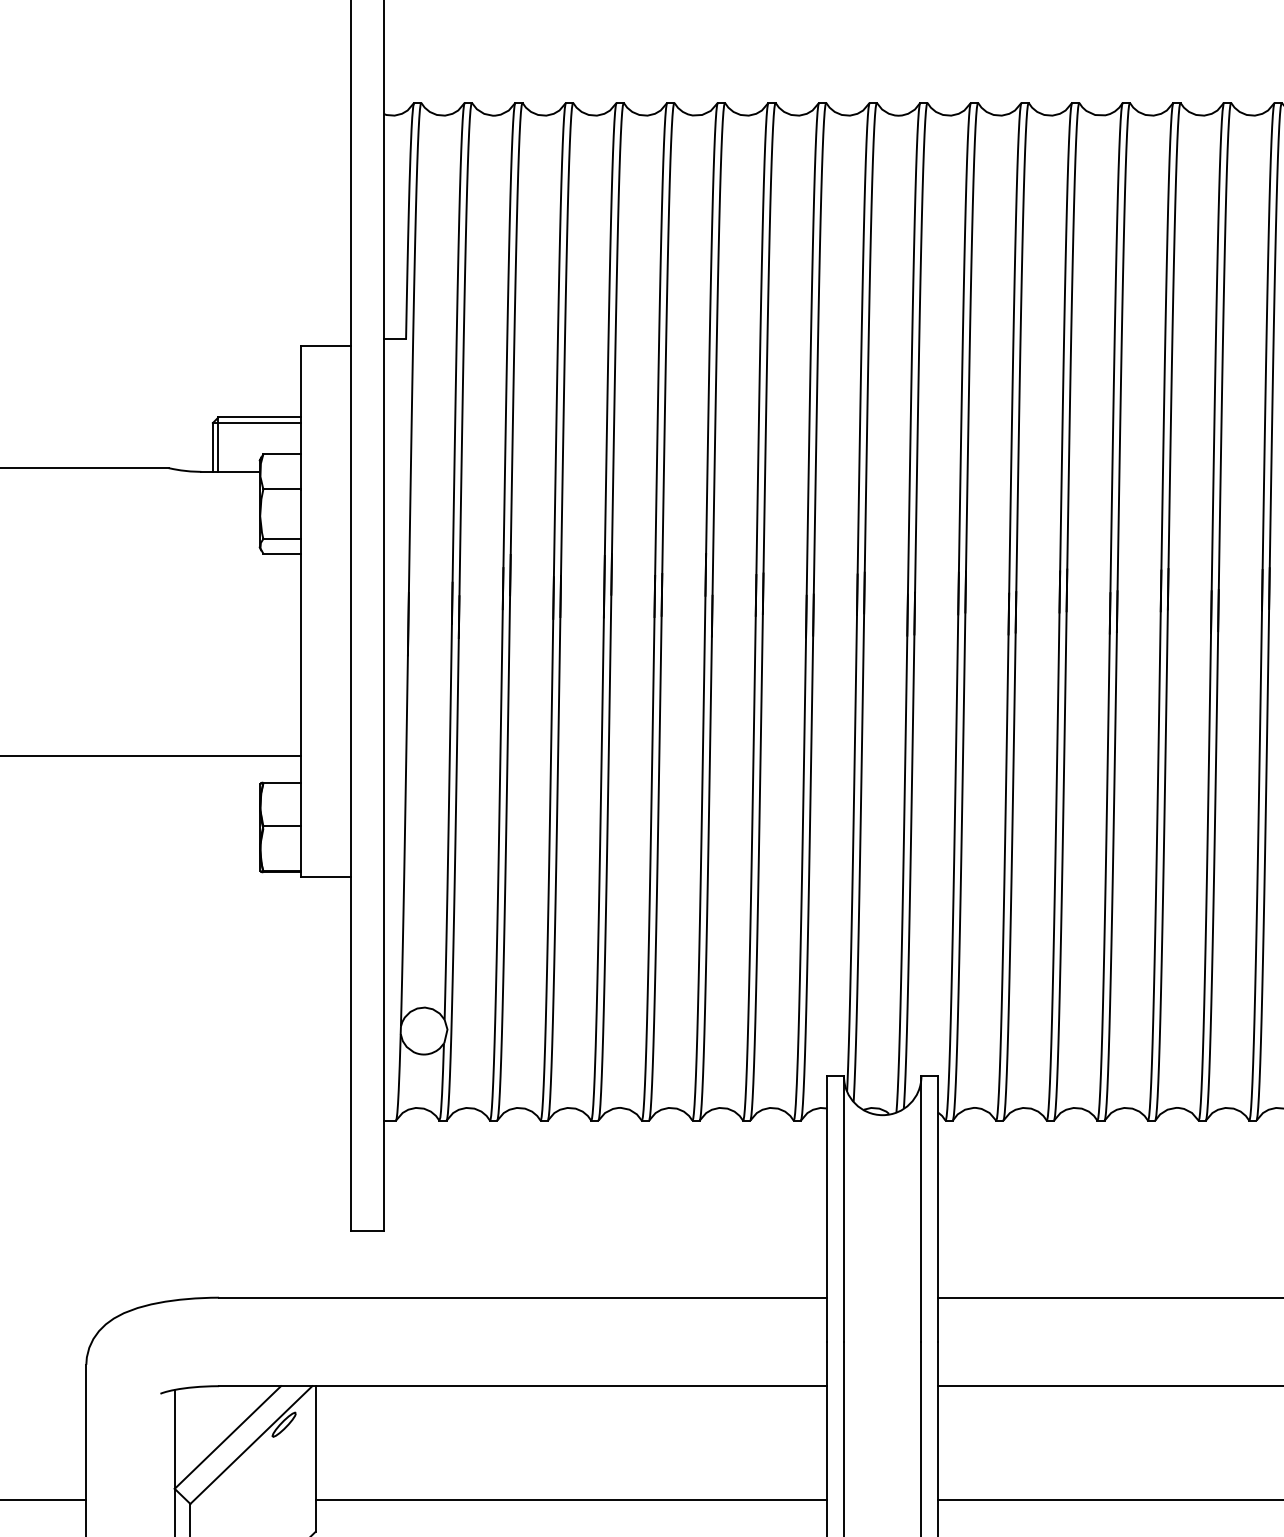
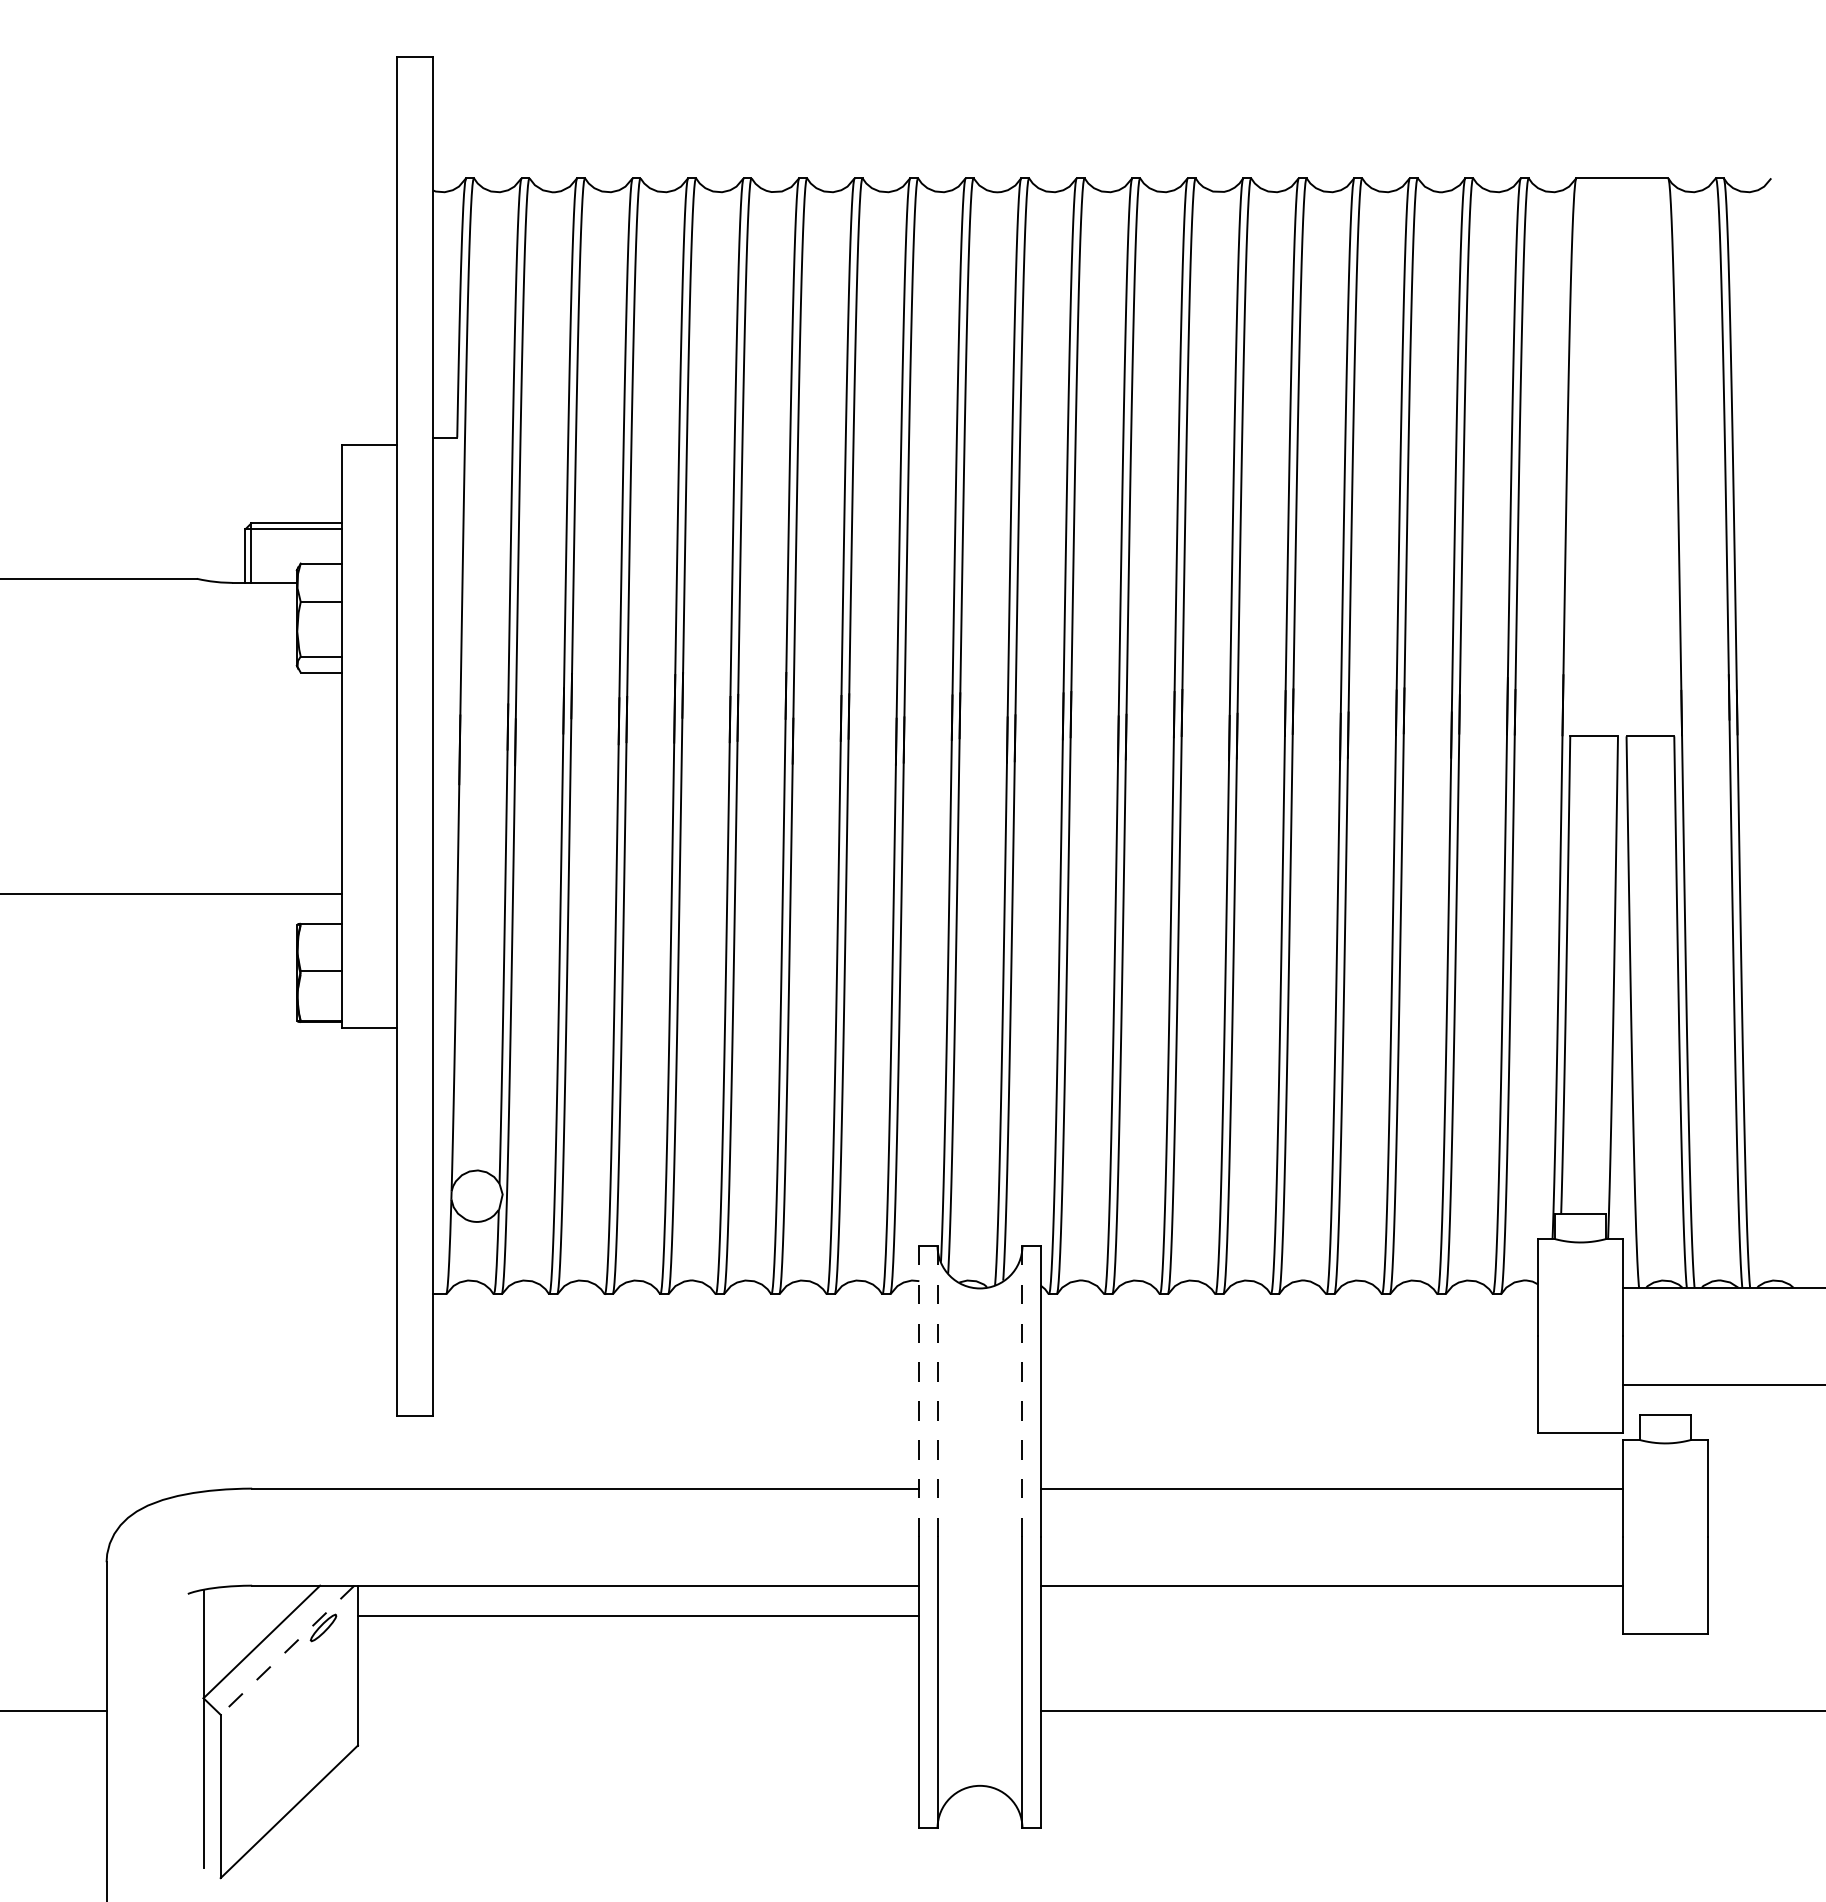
line: (827, 1209) -> (919, 1391), solid -> dashed
line: (843, 1209) -> (937, 1391), solid -> dashed
line: (921, 1209) -> (1022, 1391), solid -> dashed
line: (251, 1445) -> (287, 1650), solid -> dashed
line: (571, 1500) -> (638, 1615), moved

